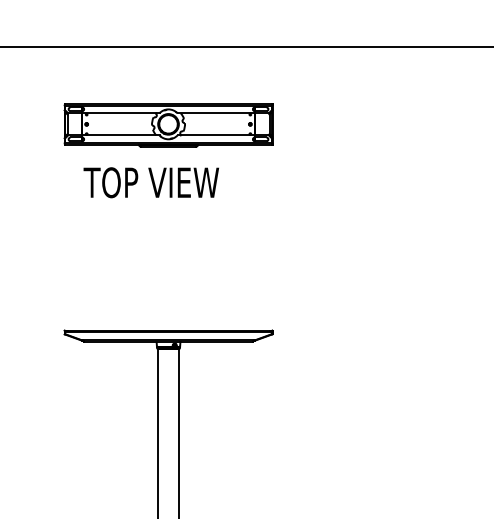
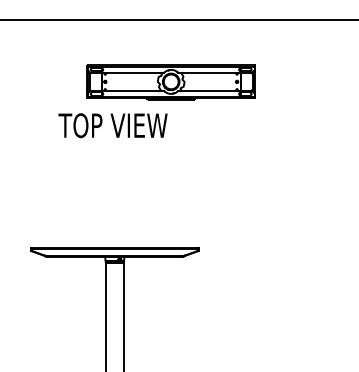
part: (168, 125) -> (171, 82), moved
text: (150, 182) -> (112, 125), moved

